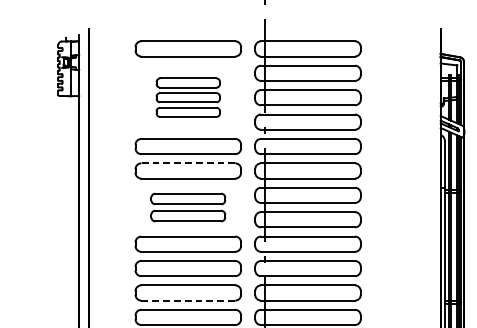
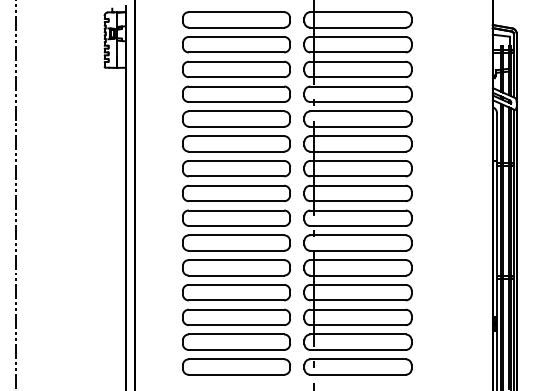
part: (188, 97) -> (236, 69), size x1.67
line: (188, 163) -> (236, 136), dashed -> solid
part: (188, 207) -> (236, 180), size x1.43
line: (188, 300) -> (236, 275), dashed -> solid

